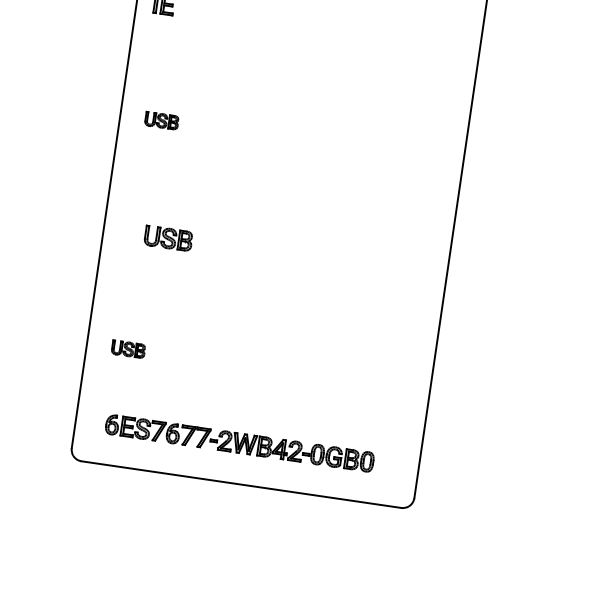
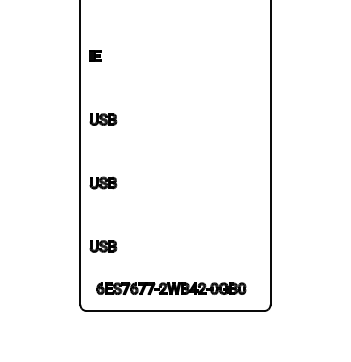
part: (162, 120) -> (103, 119), size x1.43
part: (168, 237) -> (103, 182), moved
part: (128, 349) -> (103, 246), size x1.43

